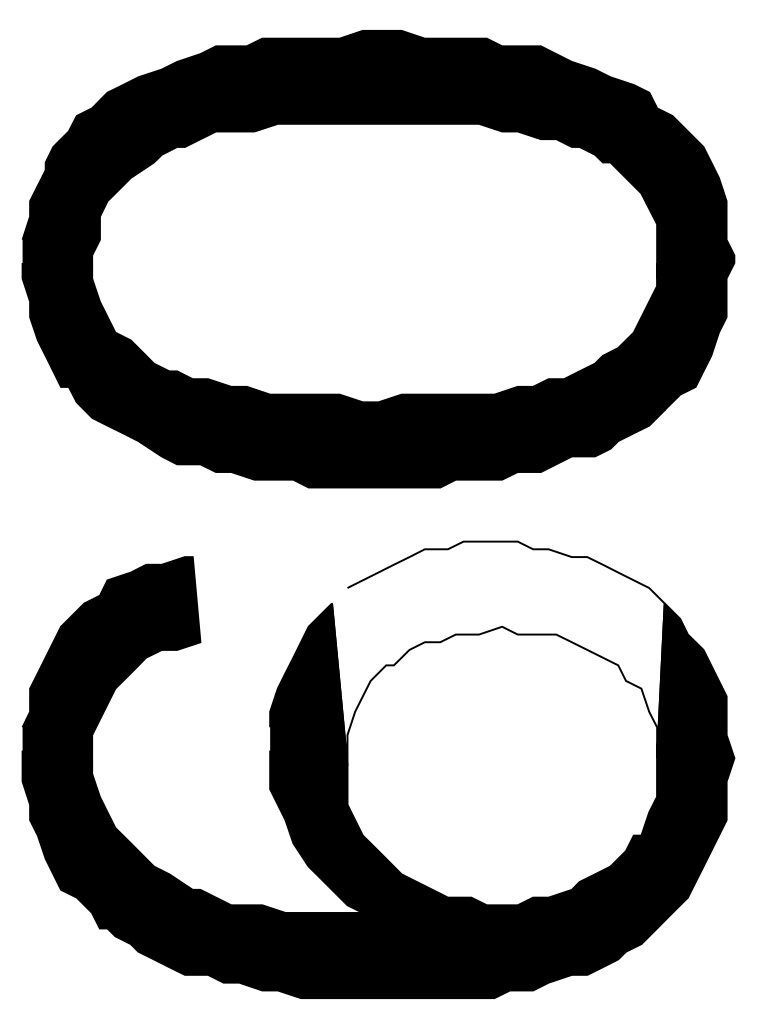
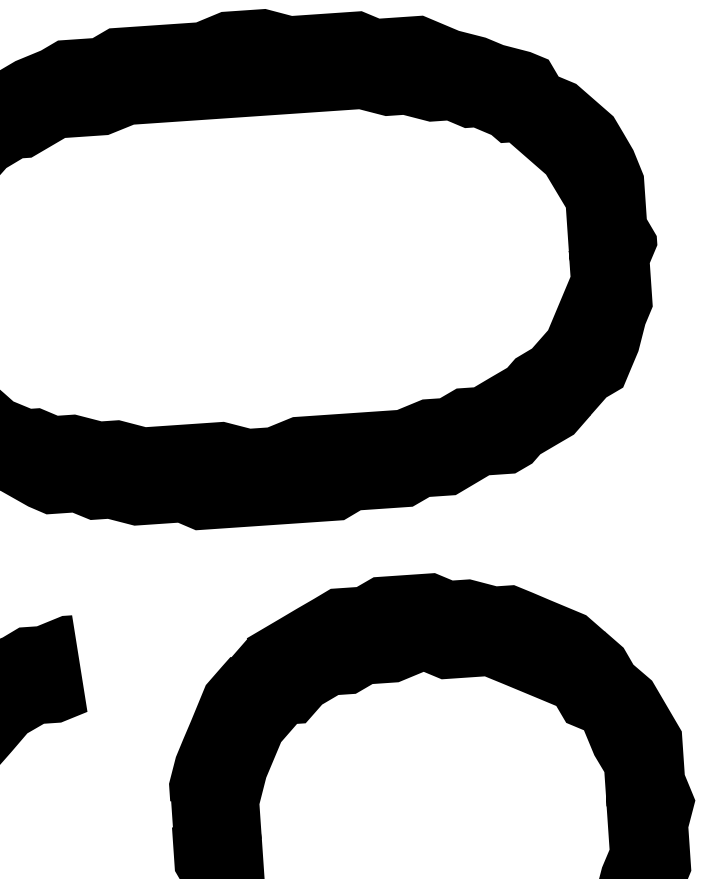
fill: (498, 653) -> (421, 701), added

